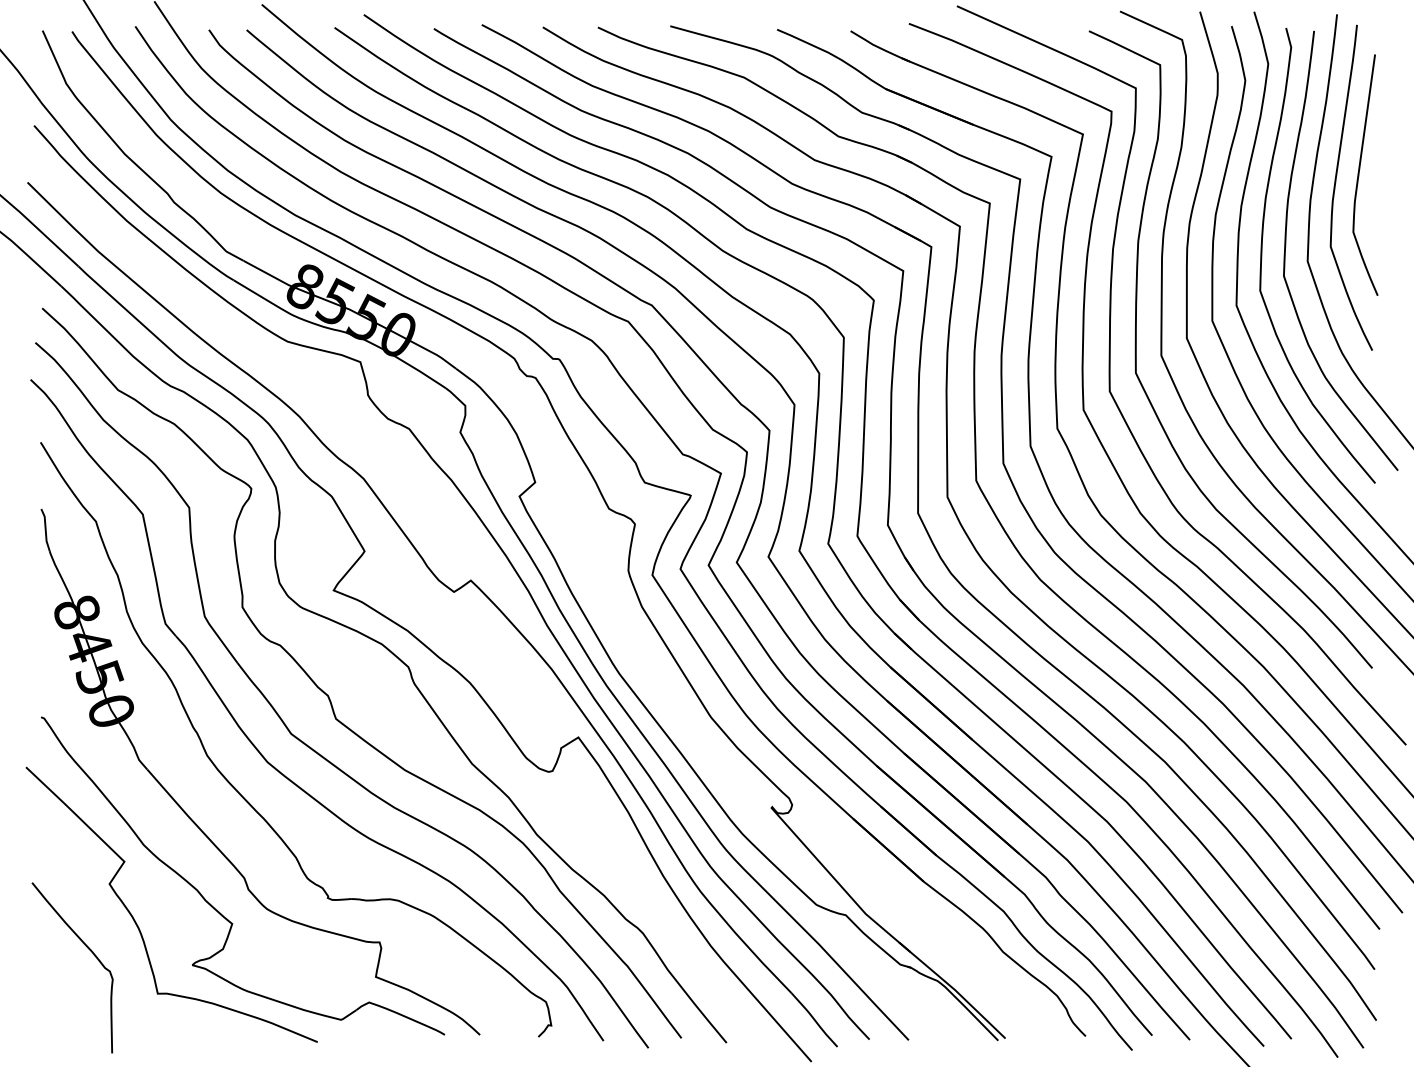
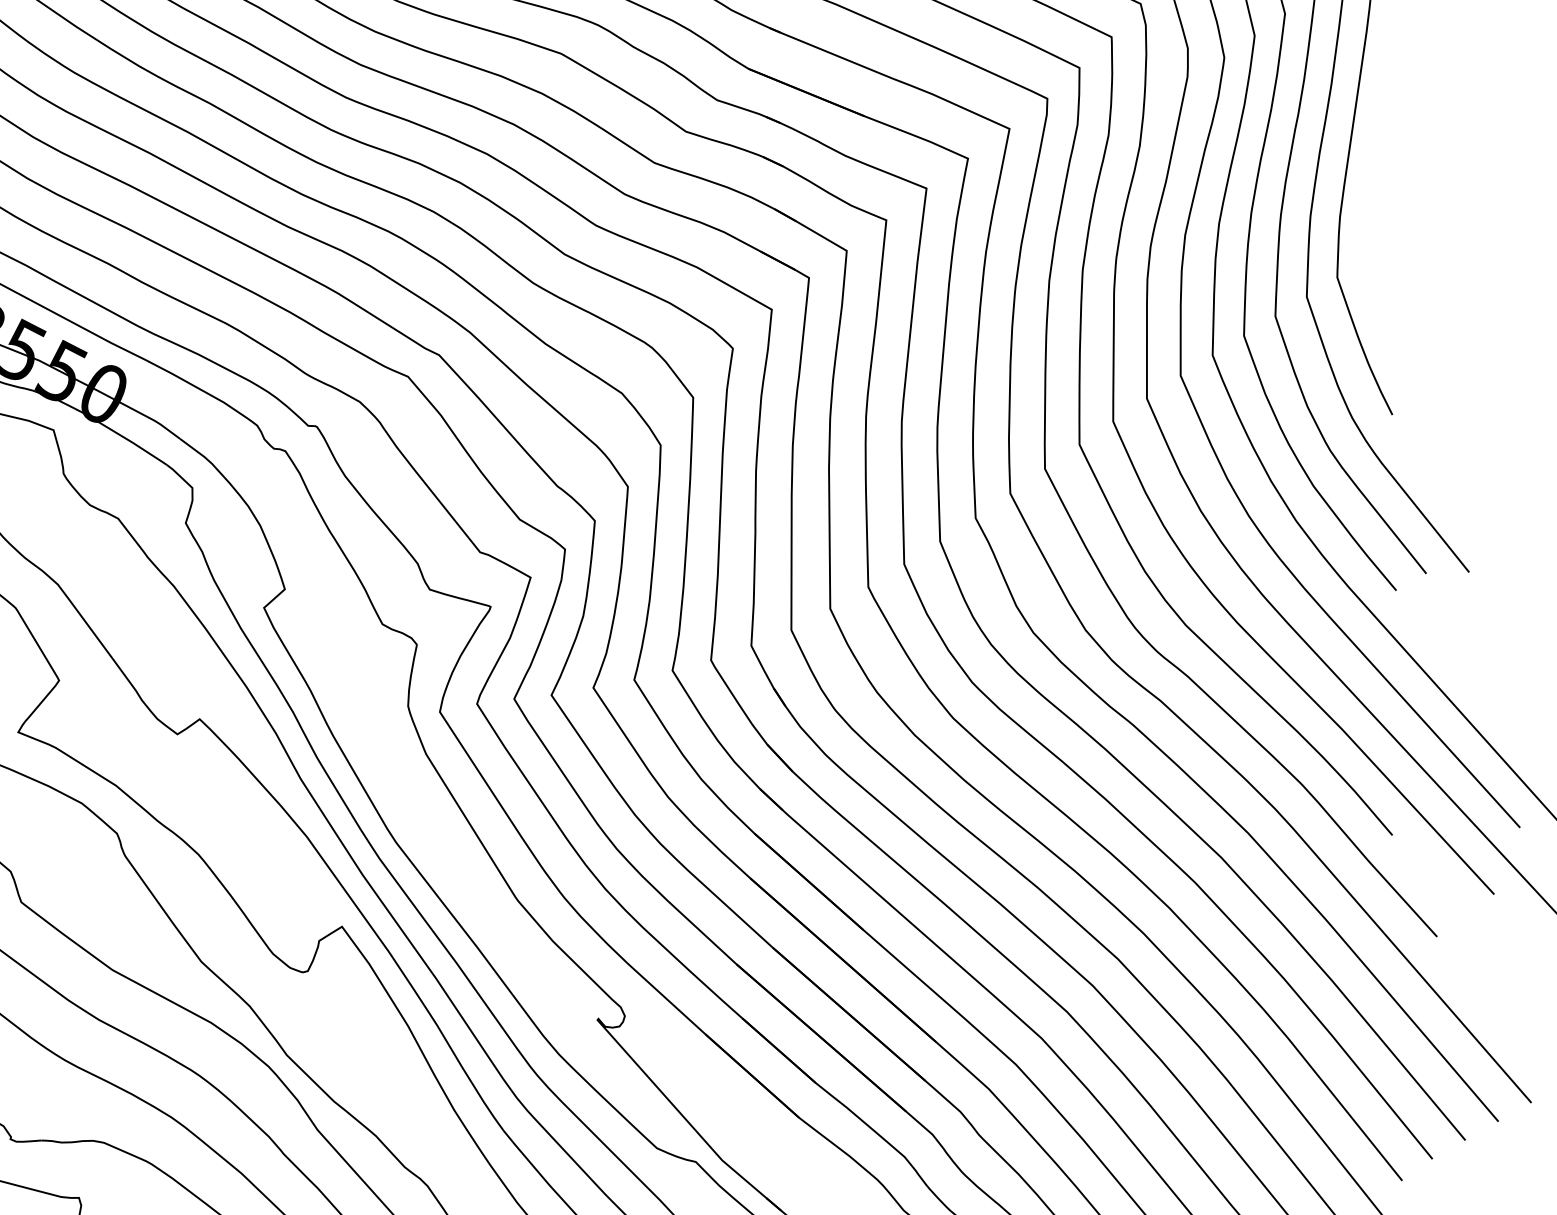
curve: (1359, 174) -> (1375, 181), removed

